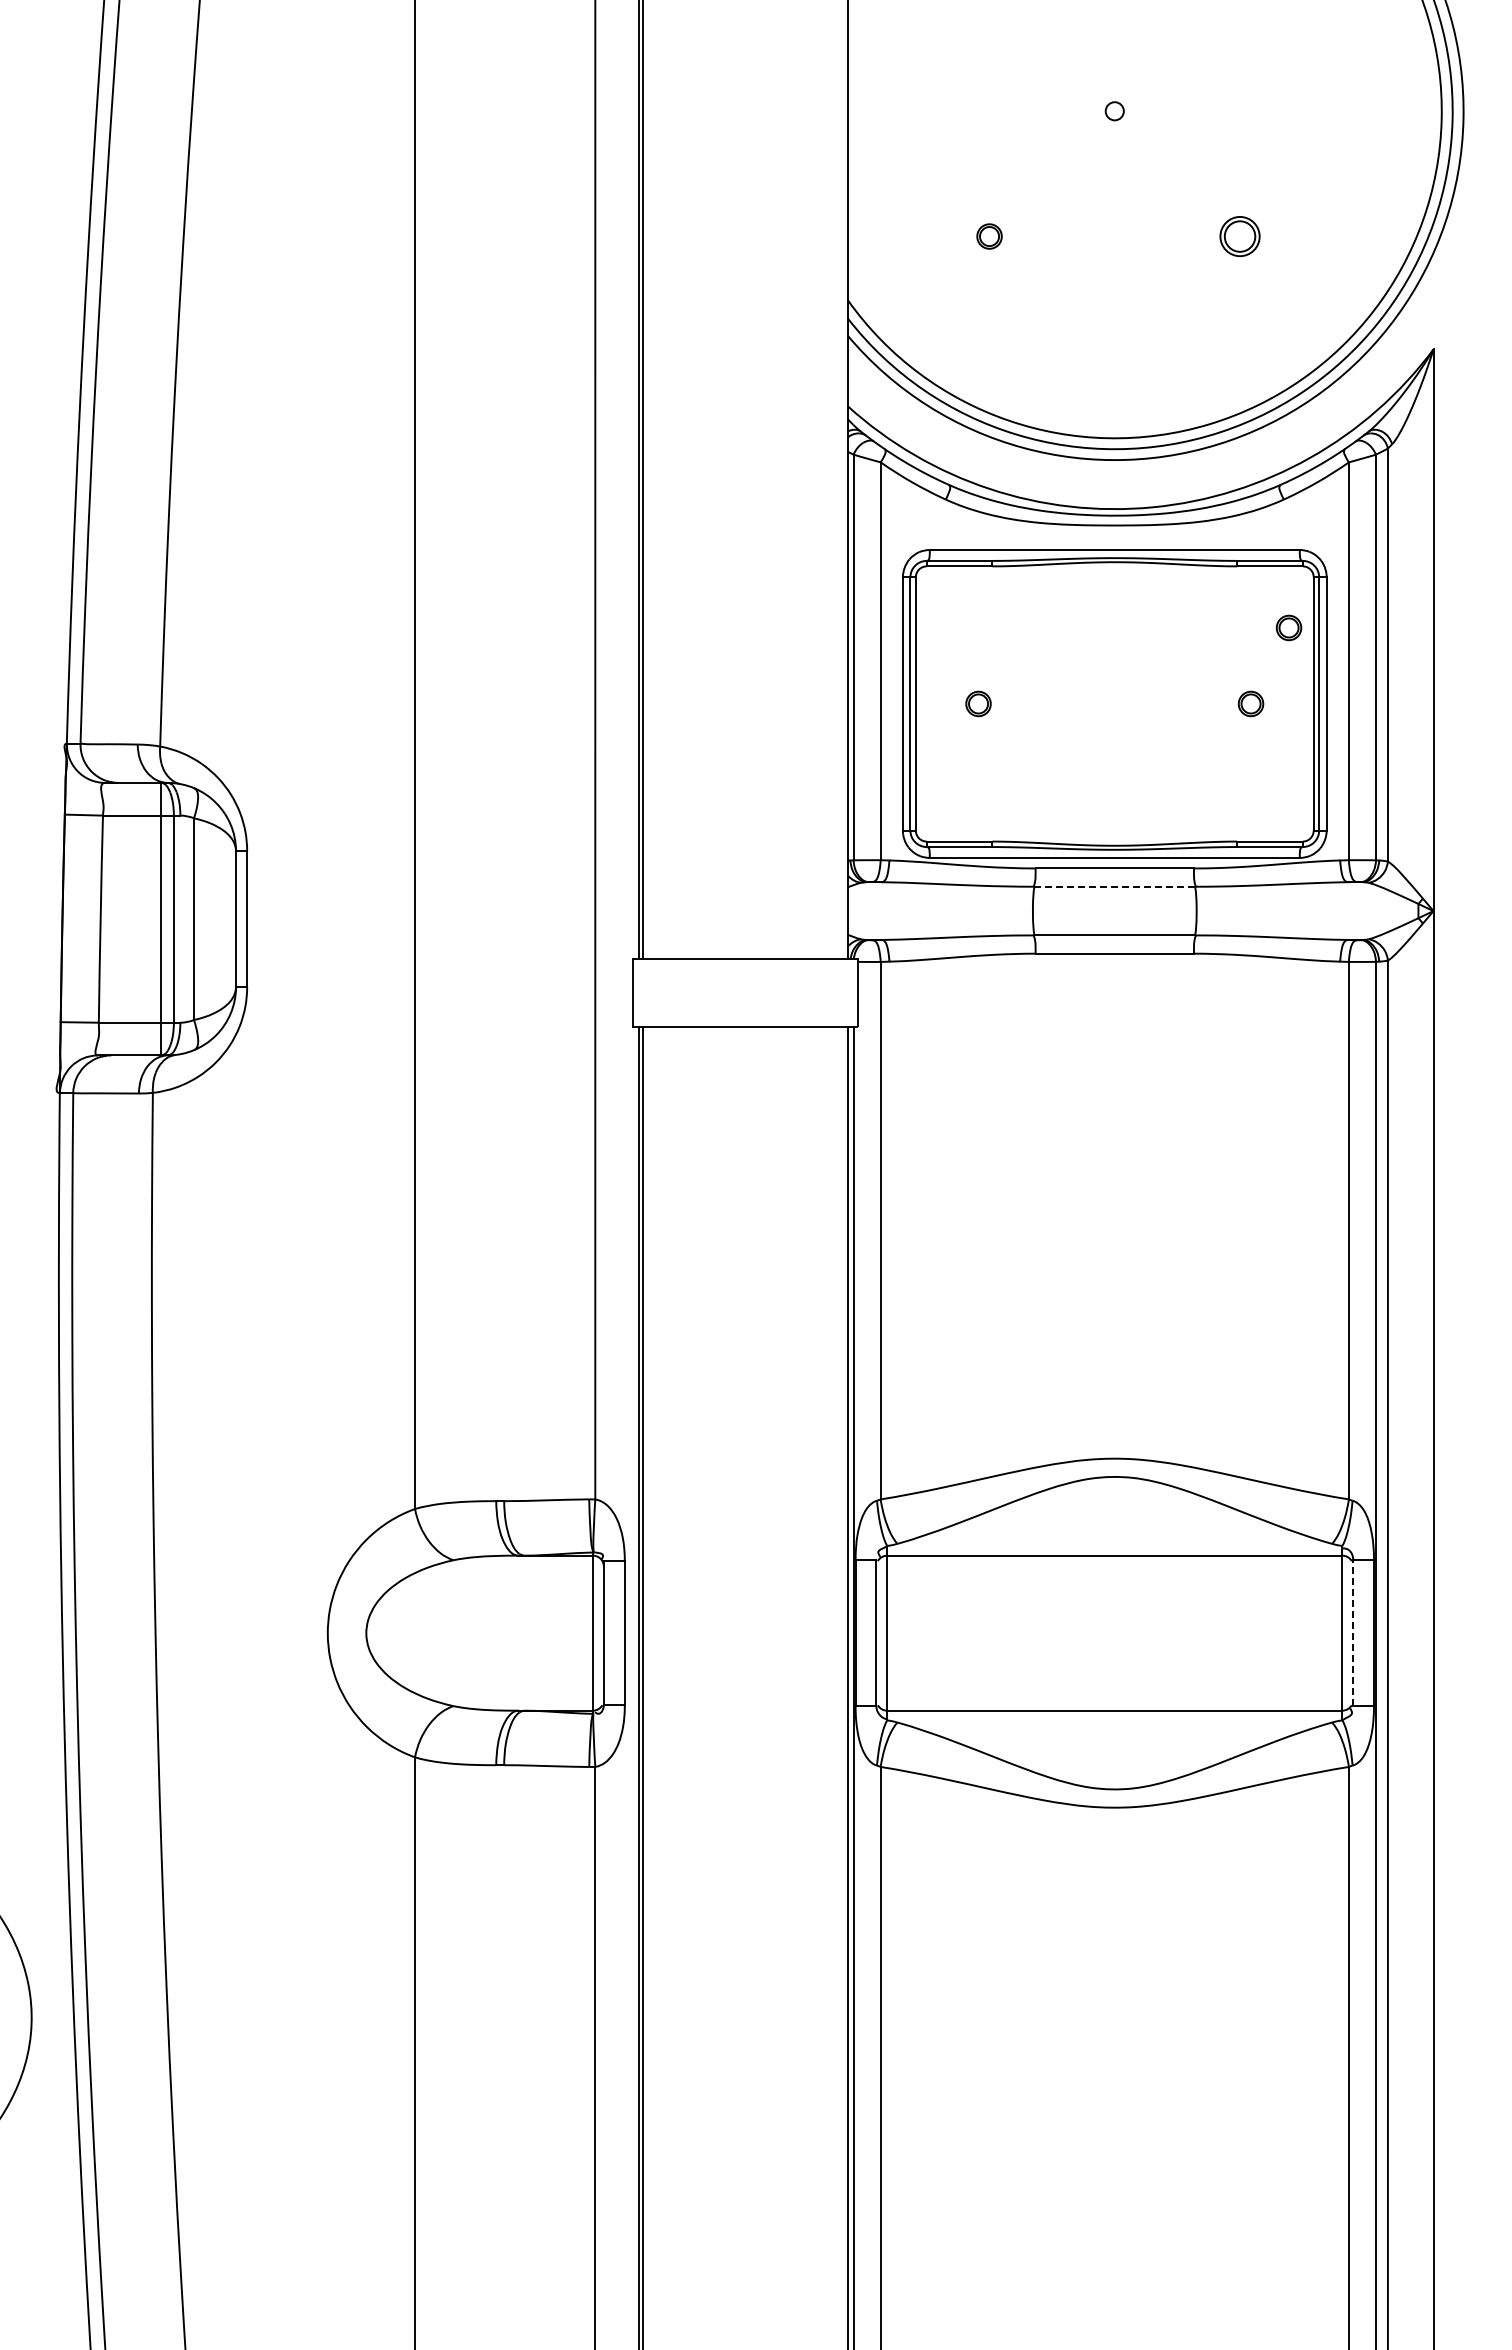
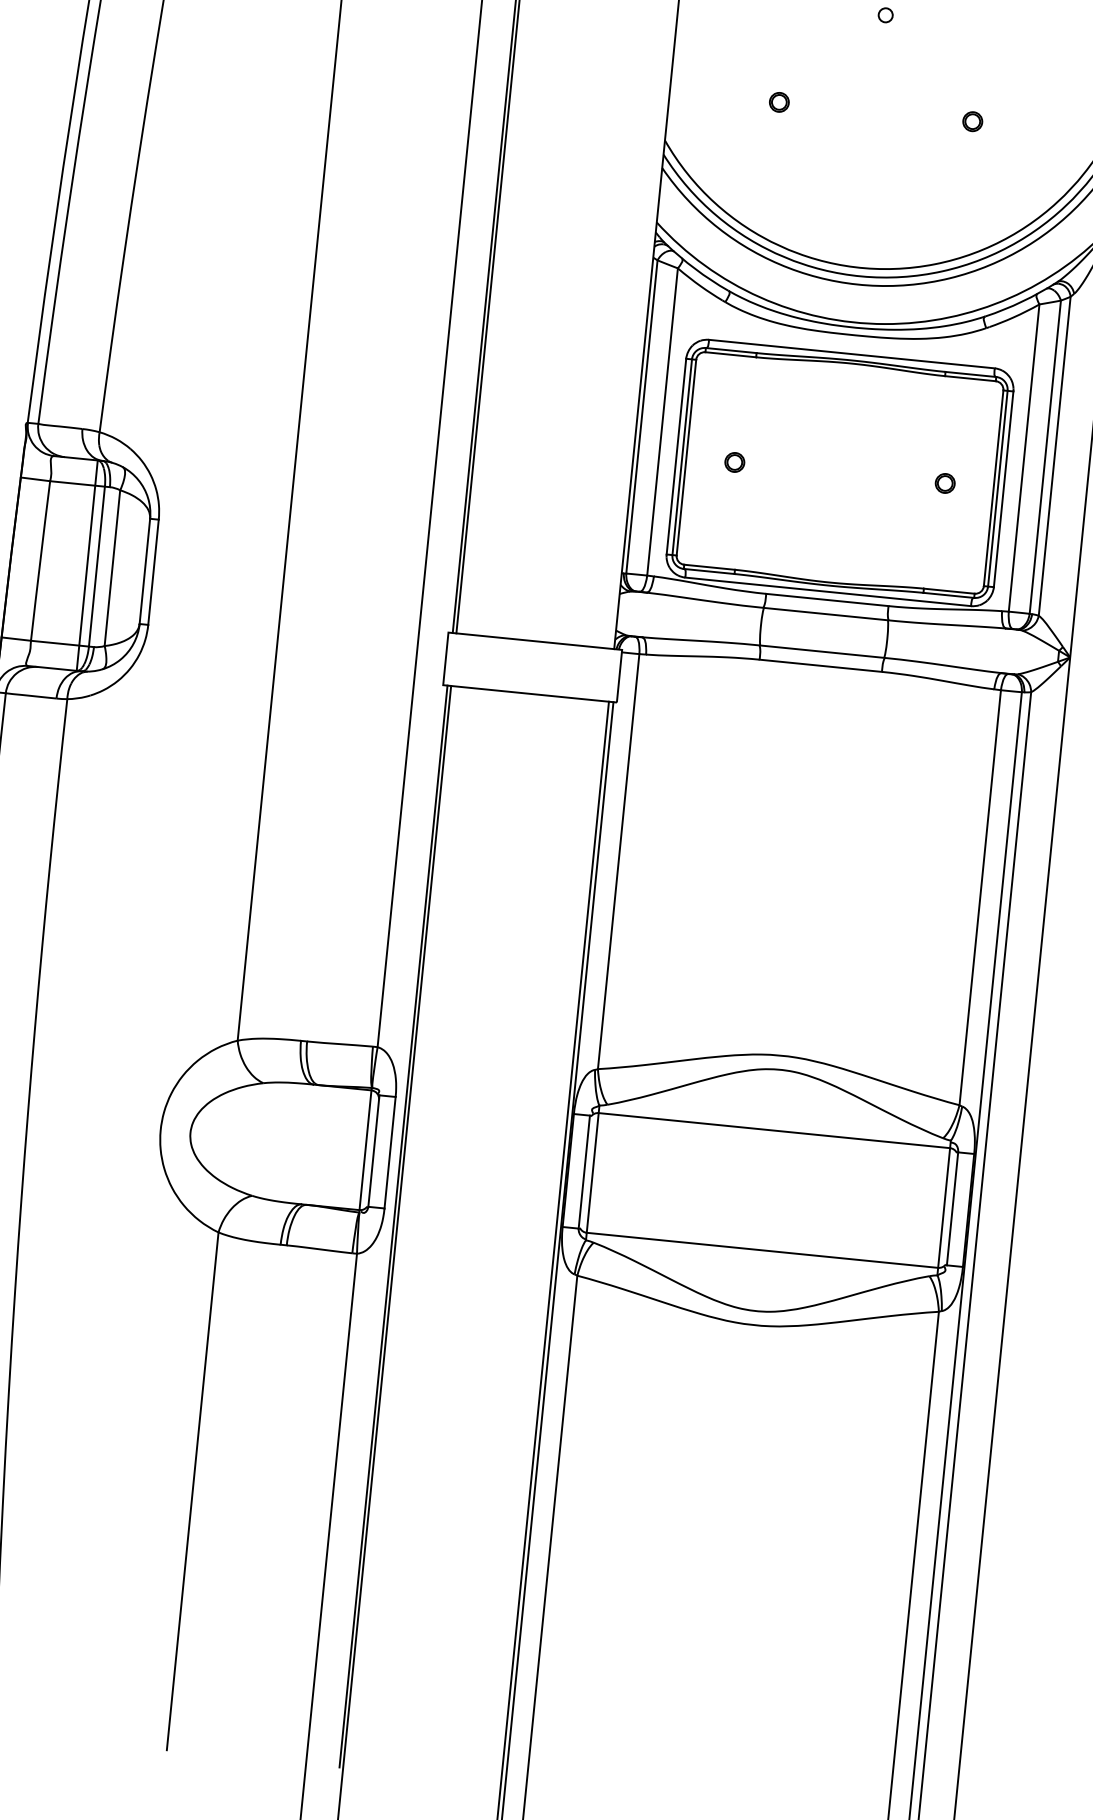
part: (1239, 236) -> (972, 121), size x0.62
part: (1288, 627) -> (980, 427), removed
line: (1114, 886) -> (825, 613), dashed -> solid
line: (1353, 1632) -> (952, 1208), dashed -> solid

